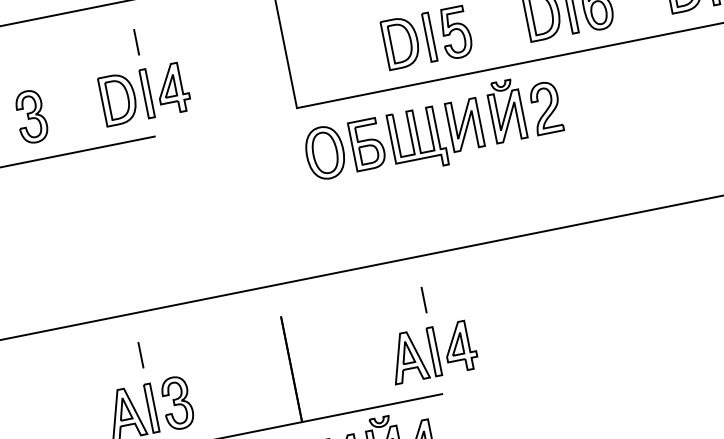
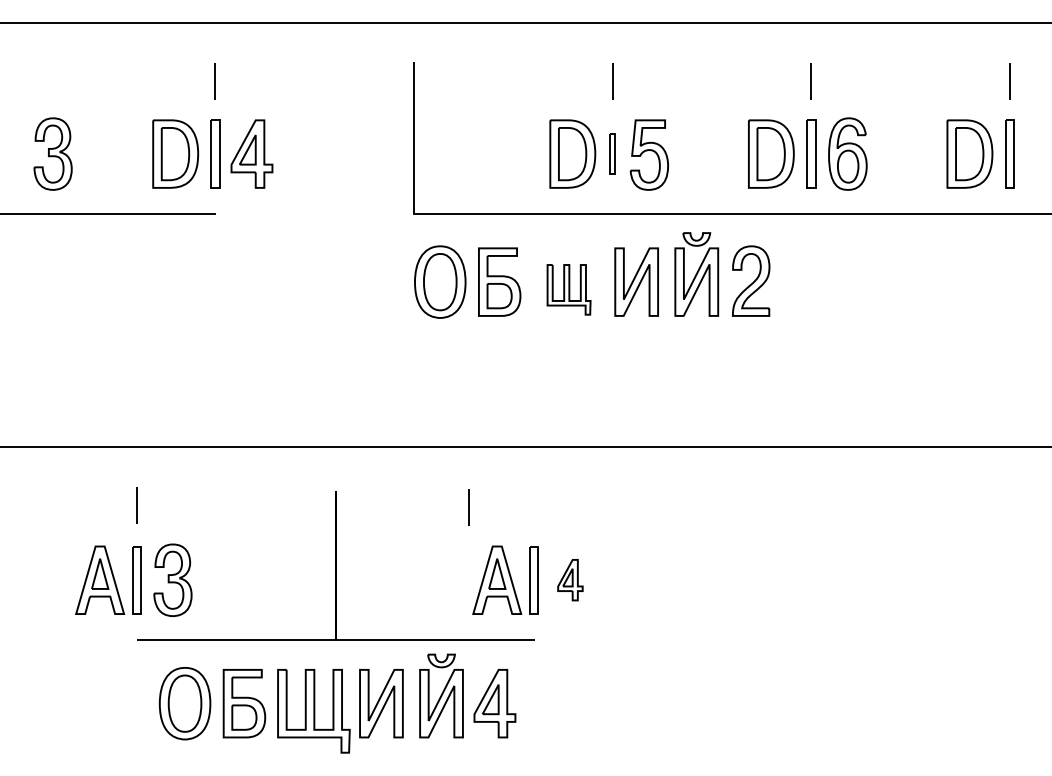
part: (429, 36) -> (612, 153), size x0.6
part: (417, 139) -> (568, 289), size x0.6
line: (423, 300) -> (468, 507), moved
part: (460, 346) -> (570, 579), size x0.6

